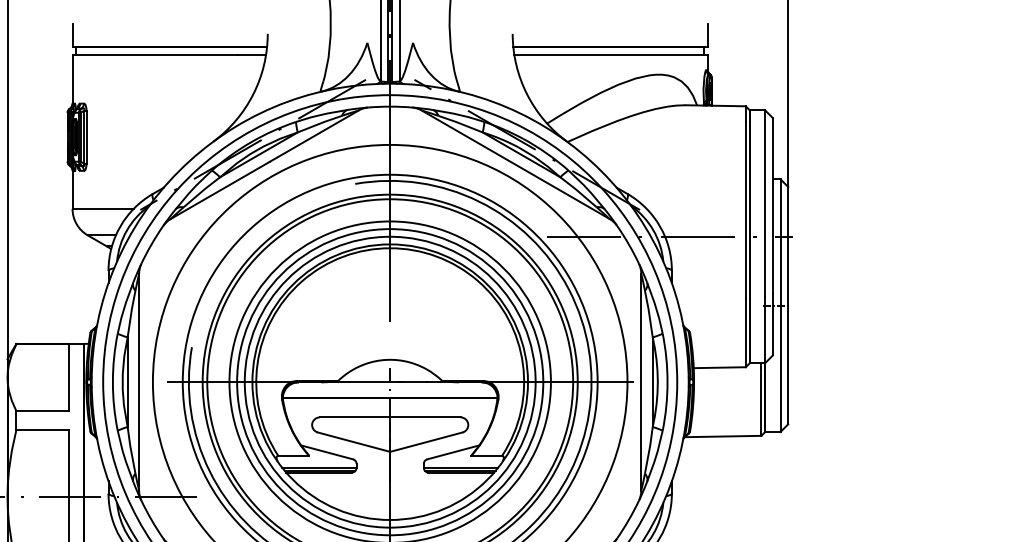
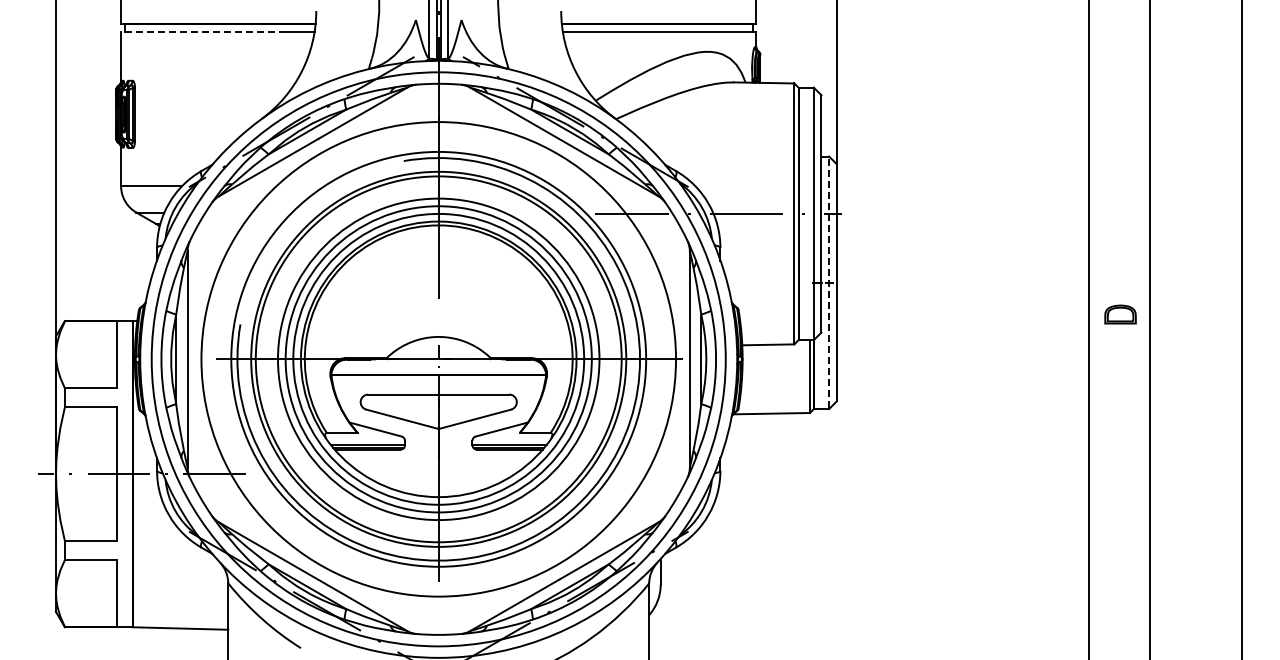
line: (154, 54) -> (203, 31), solid -> dashed
line: (780, 305) -> (829, 282), solid -> dashed

